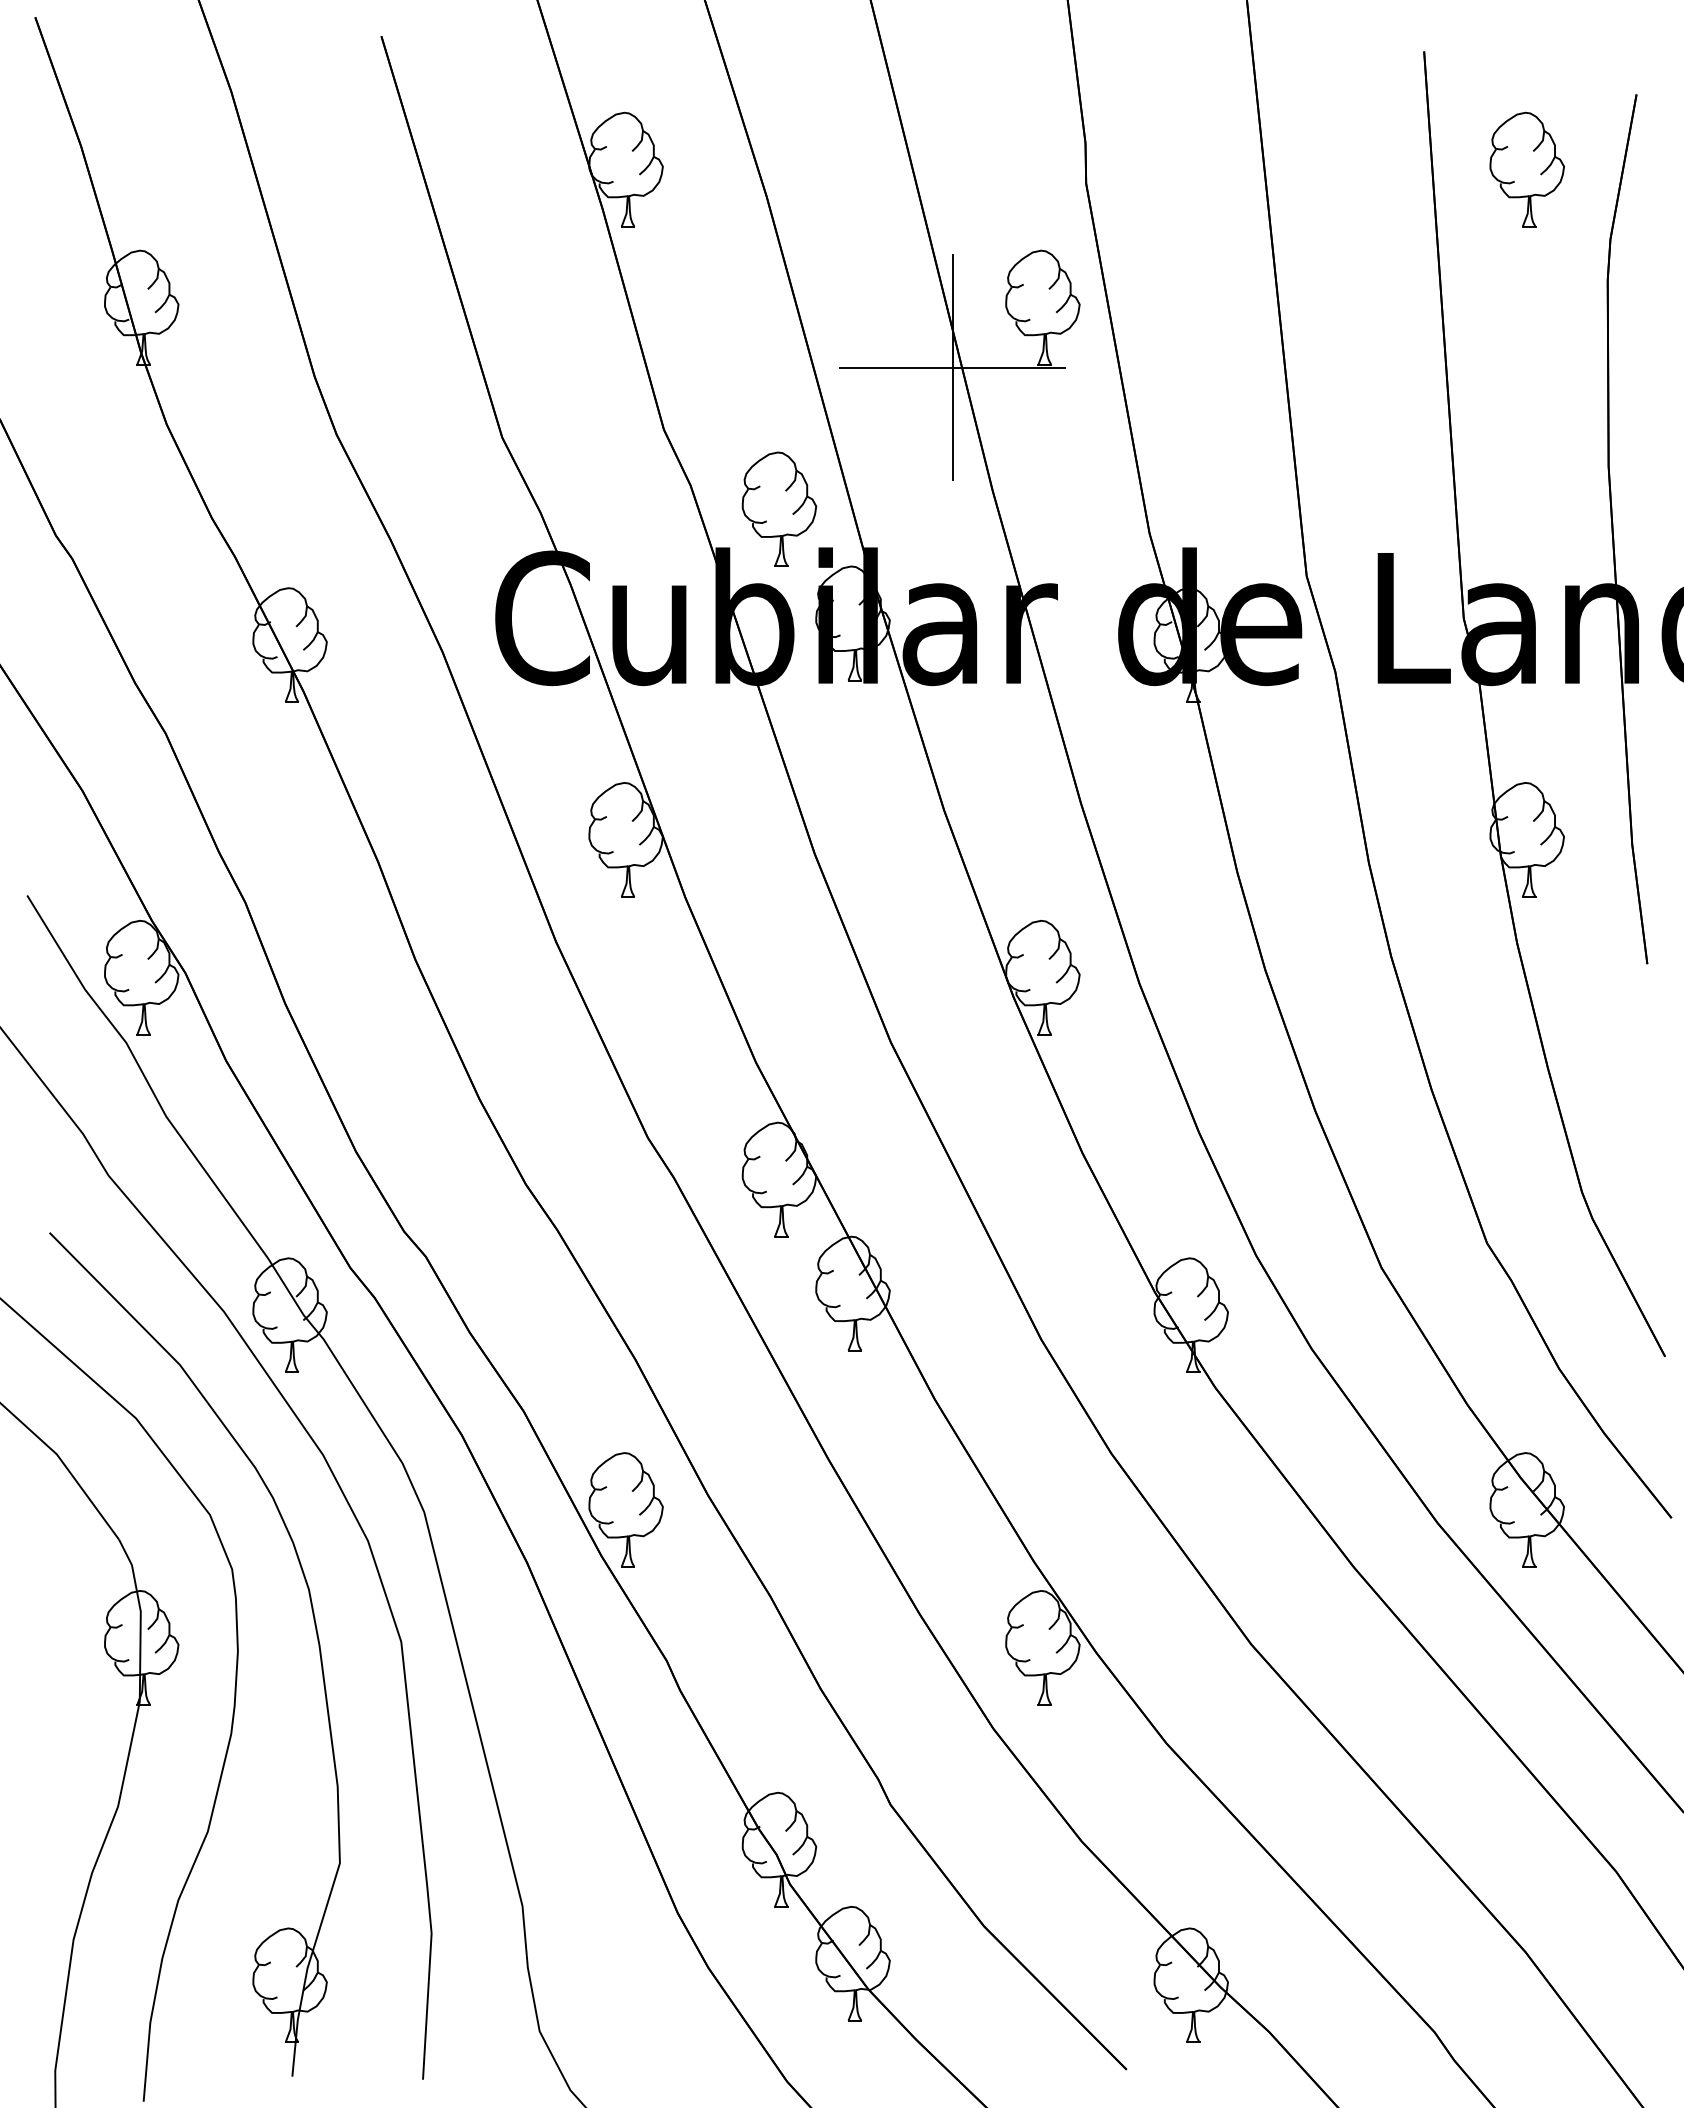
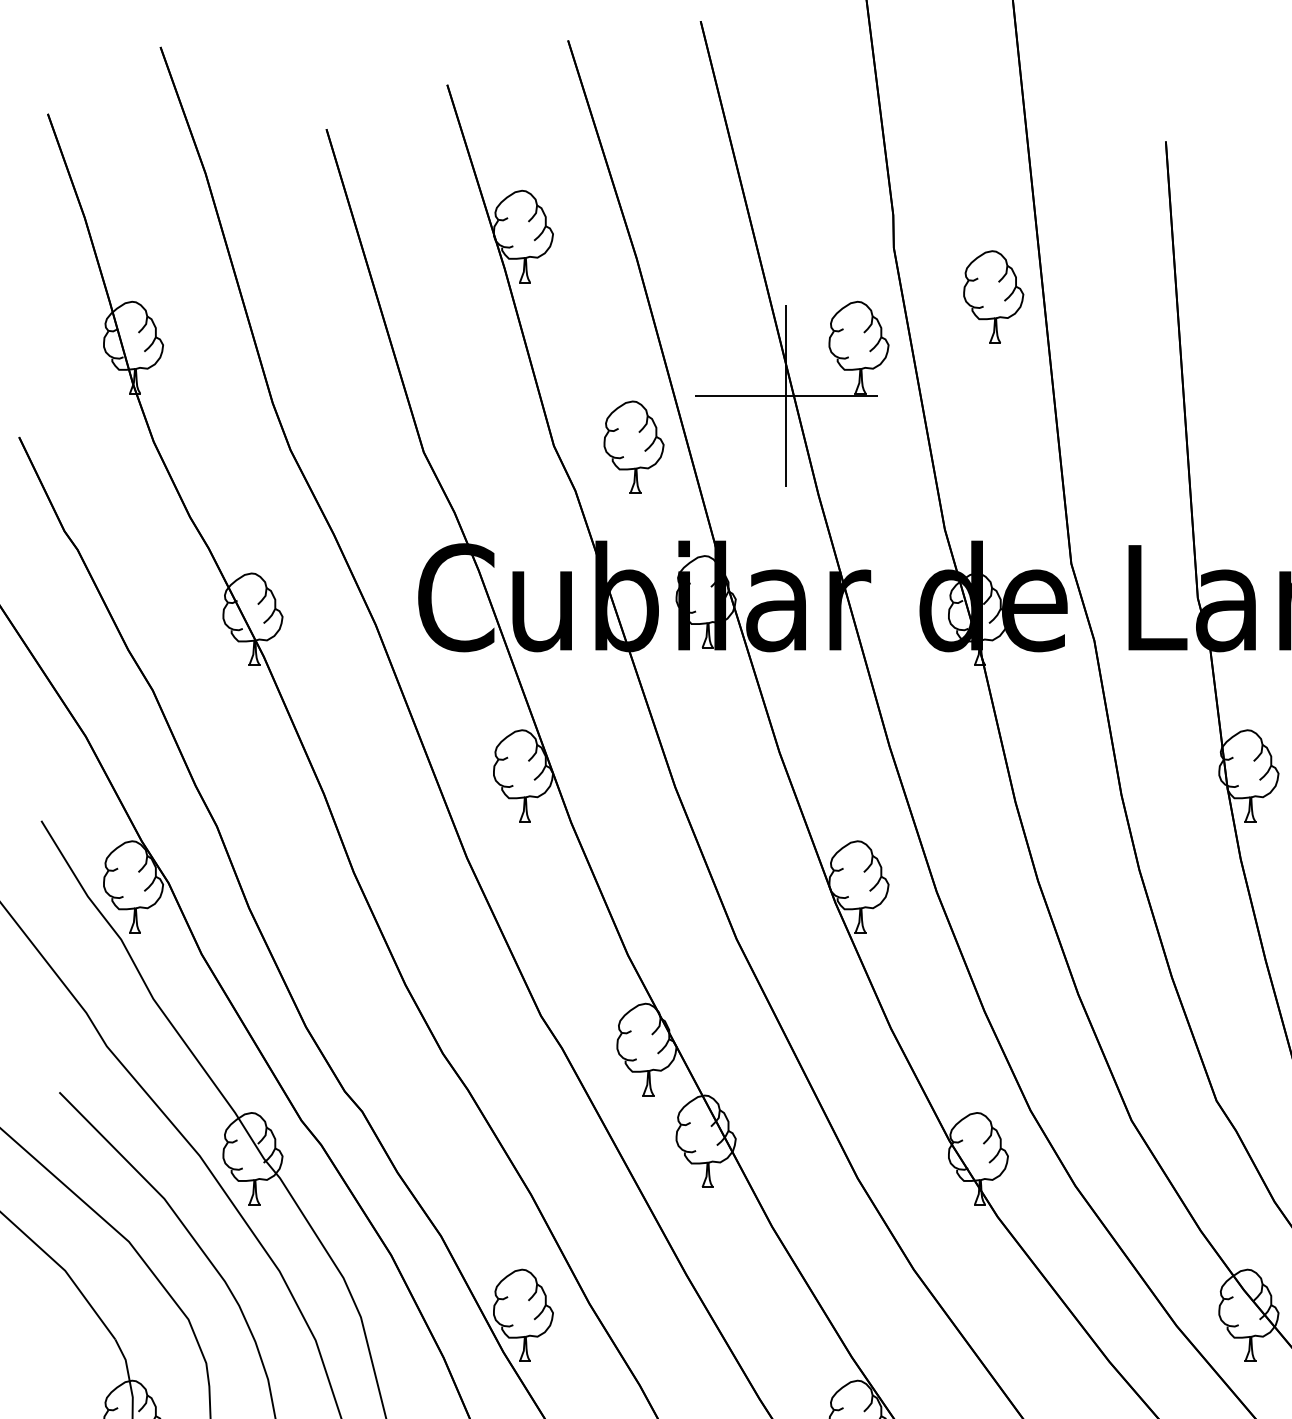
part: (1526, 169) -> (993, 296), moved
part: (779, 508) -> (634, 446), moved

